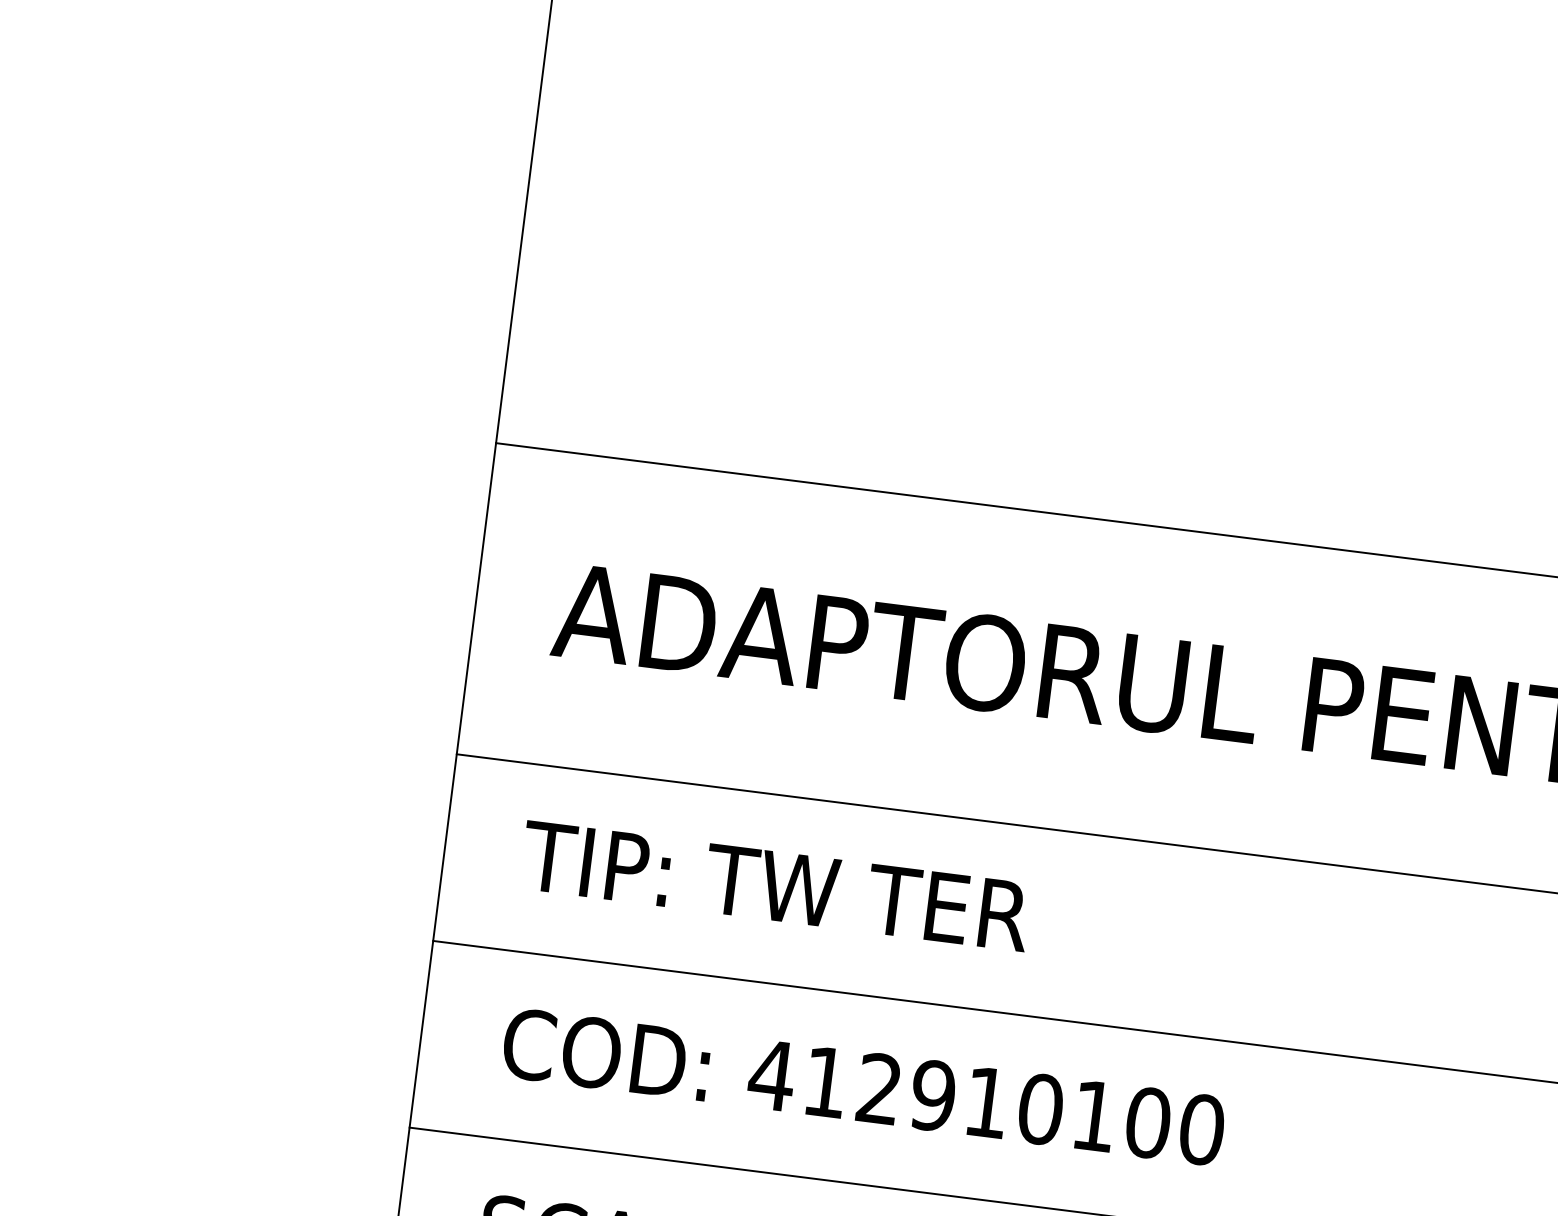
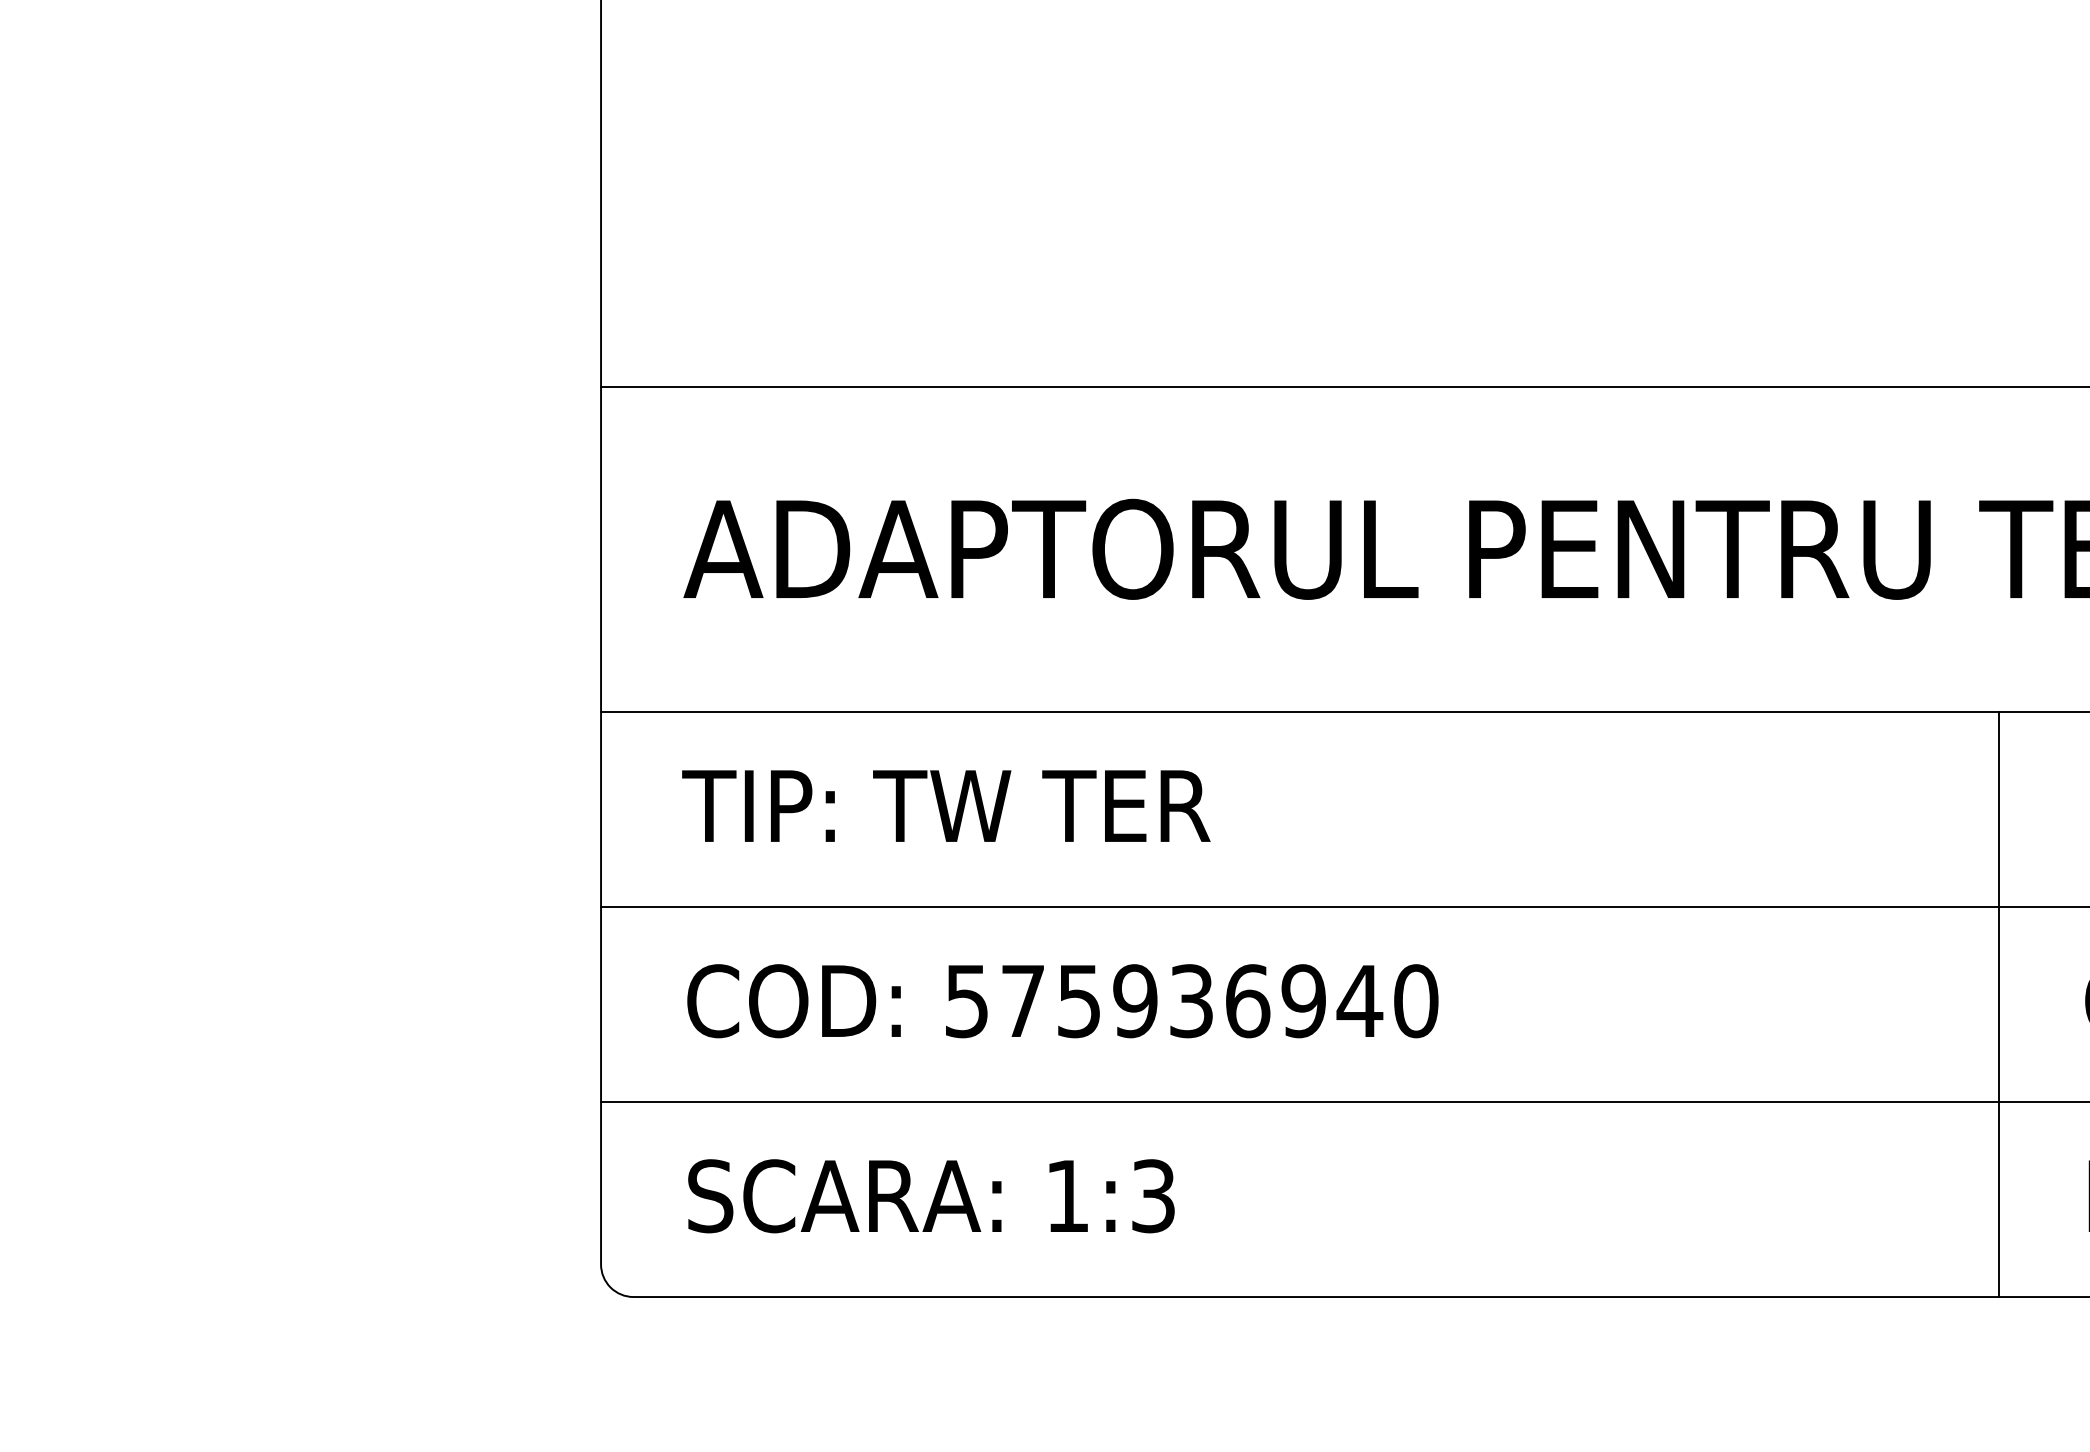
text: (960, 1099) -> (1163, 1001), 412910100 -> 575936940

